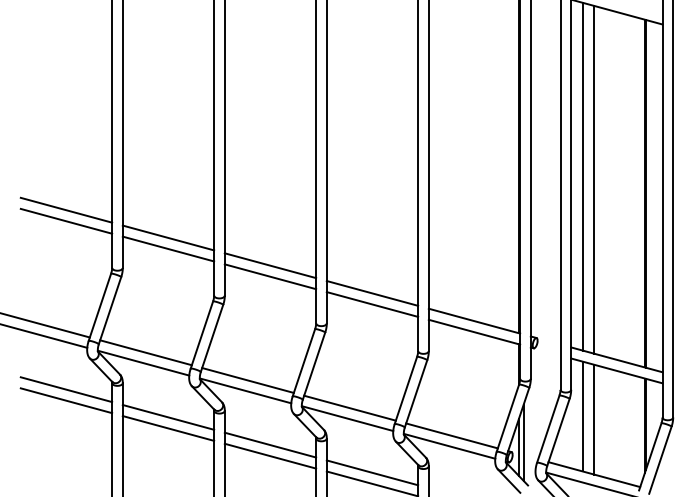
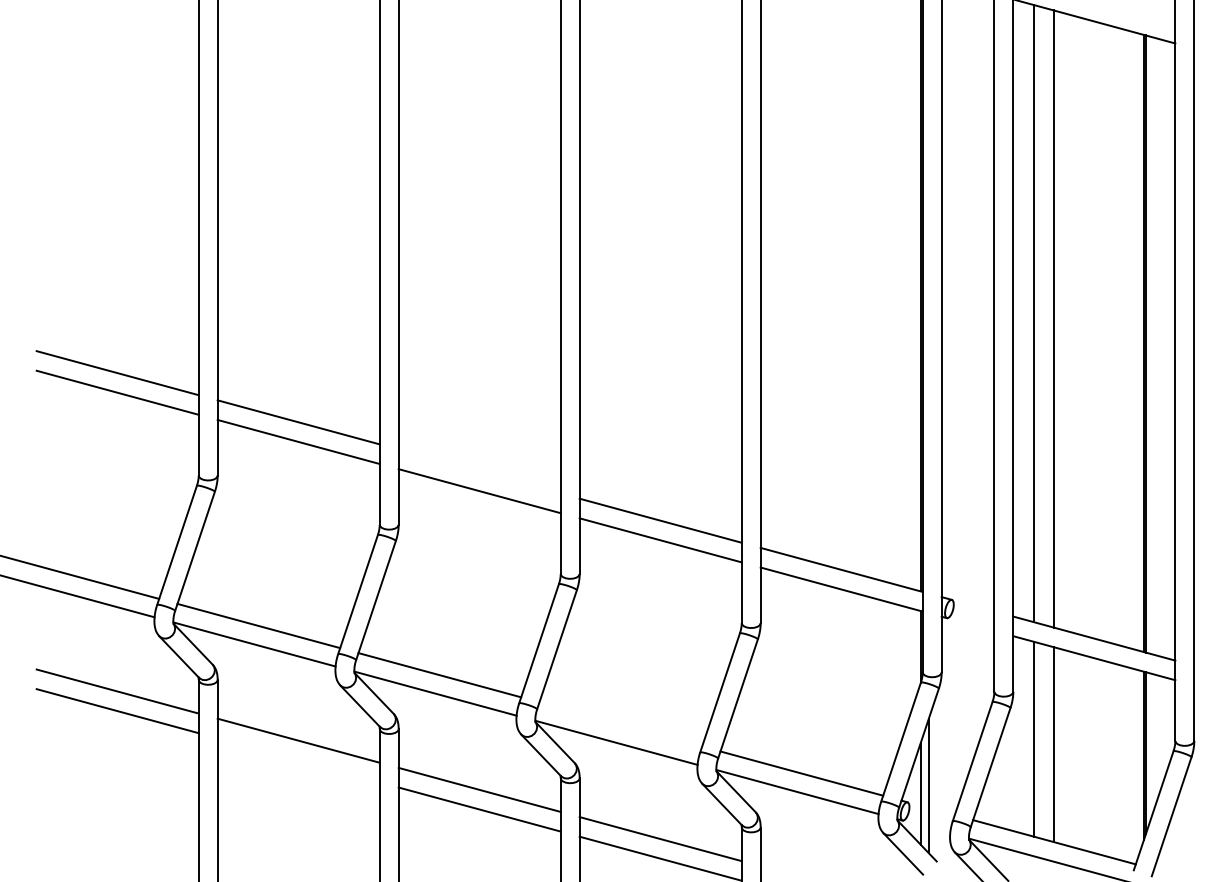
line: (270, 265) -> (479, 471), removed
line: (349, 407) -> (619, 723), removed
line: (168, 428) -> (298, 760), removed

